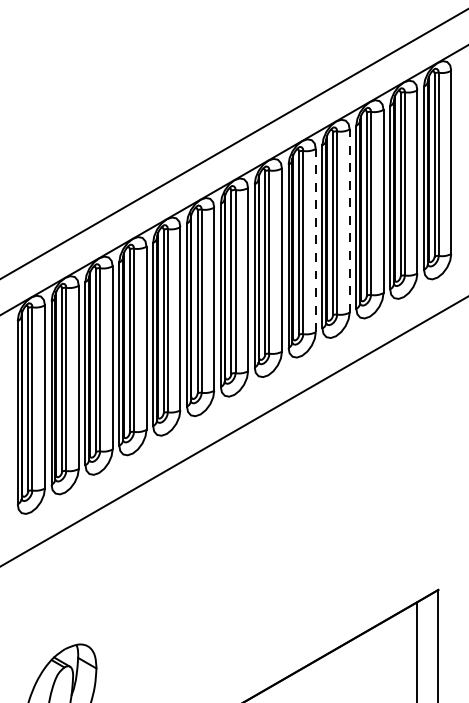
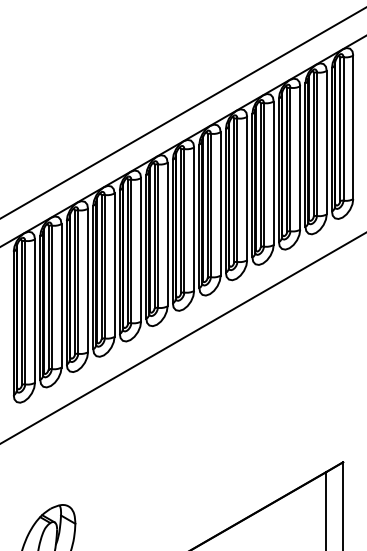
line: (349, 221) -> (273, 173), dashed -> solid
line: (316, 240) -> (247, 188), dashed -> solid

